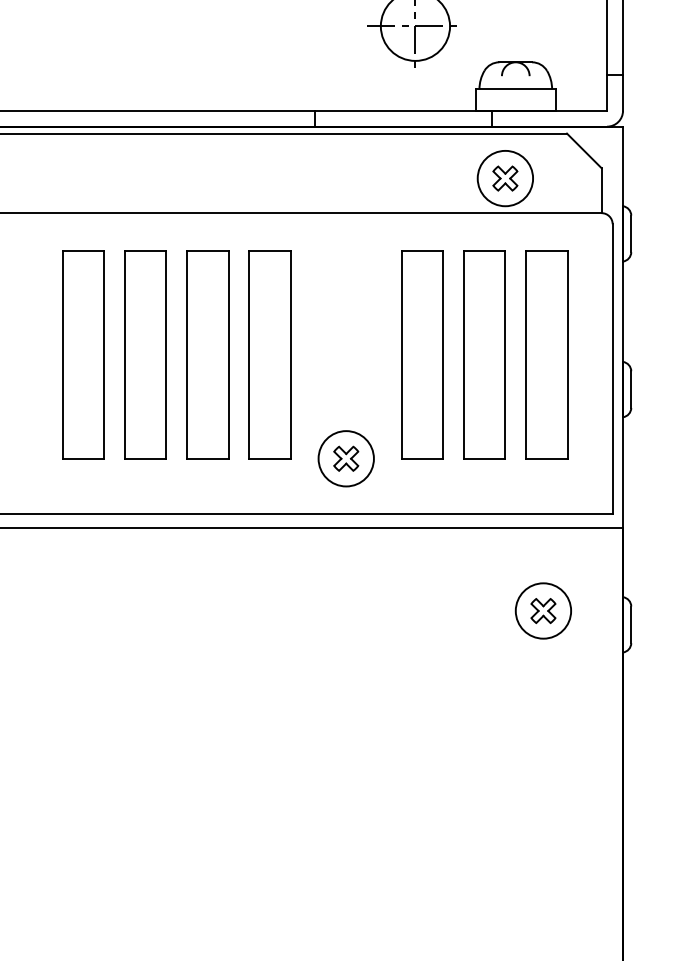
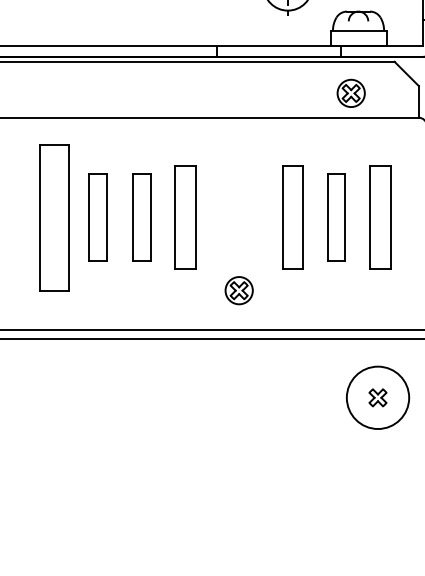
circle: (505, 178) -> (351, 93), size x0.7
part: (145, 354) -> (97, 217), size x0.6
part: (207, 354) -> (141, 217), size x0.6
part: (269, 354) -> (185, 217), size x0.7
part: (422, 354) -> (292, 217), size x0.7
part: (484, 354) -> (336, 217), size x0.6
part: (546, 354) -> (380, 217), size x0.7
circle: (345, 458) -> (238, 290), size x0.7
circle: (543, 610) -> (378, 397), size x1.6

